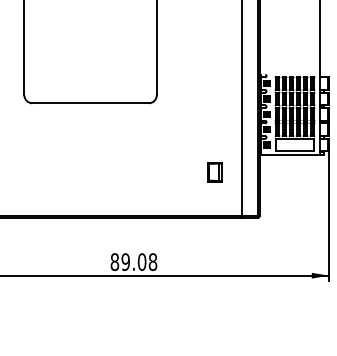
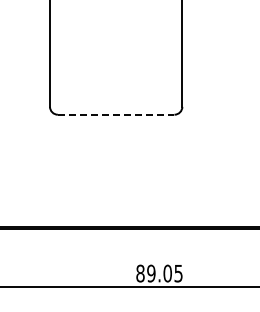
line: (91, 103) -> (117, 114), solid -> dashed
part: (214, 172) -> (240, 183), removed
text: (152, 261) -> (178, 272), 89.08 -> 89.05

